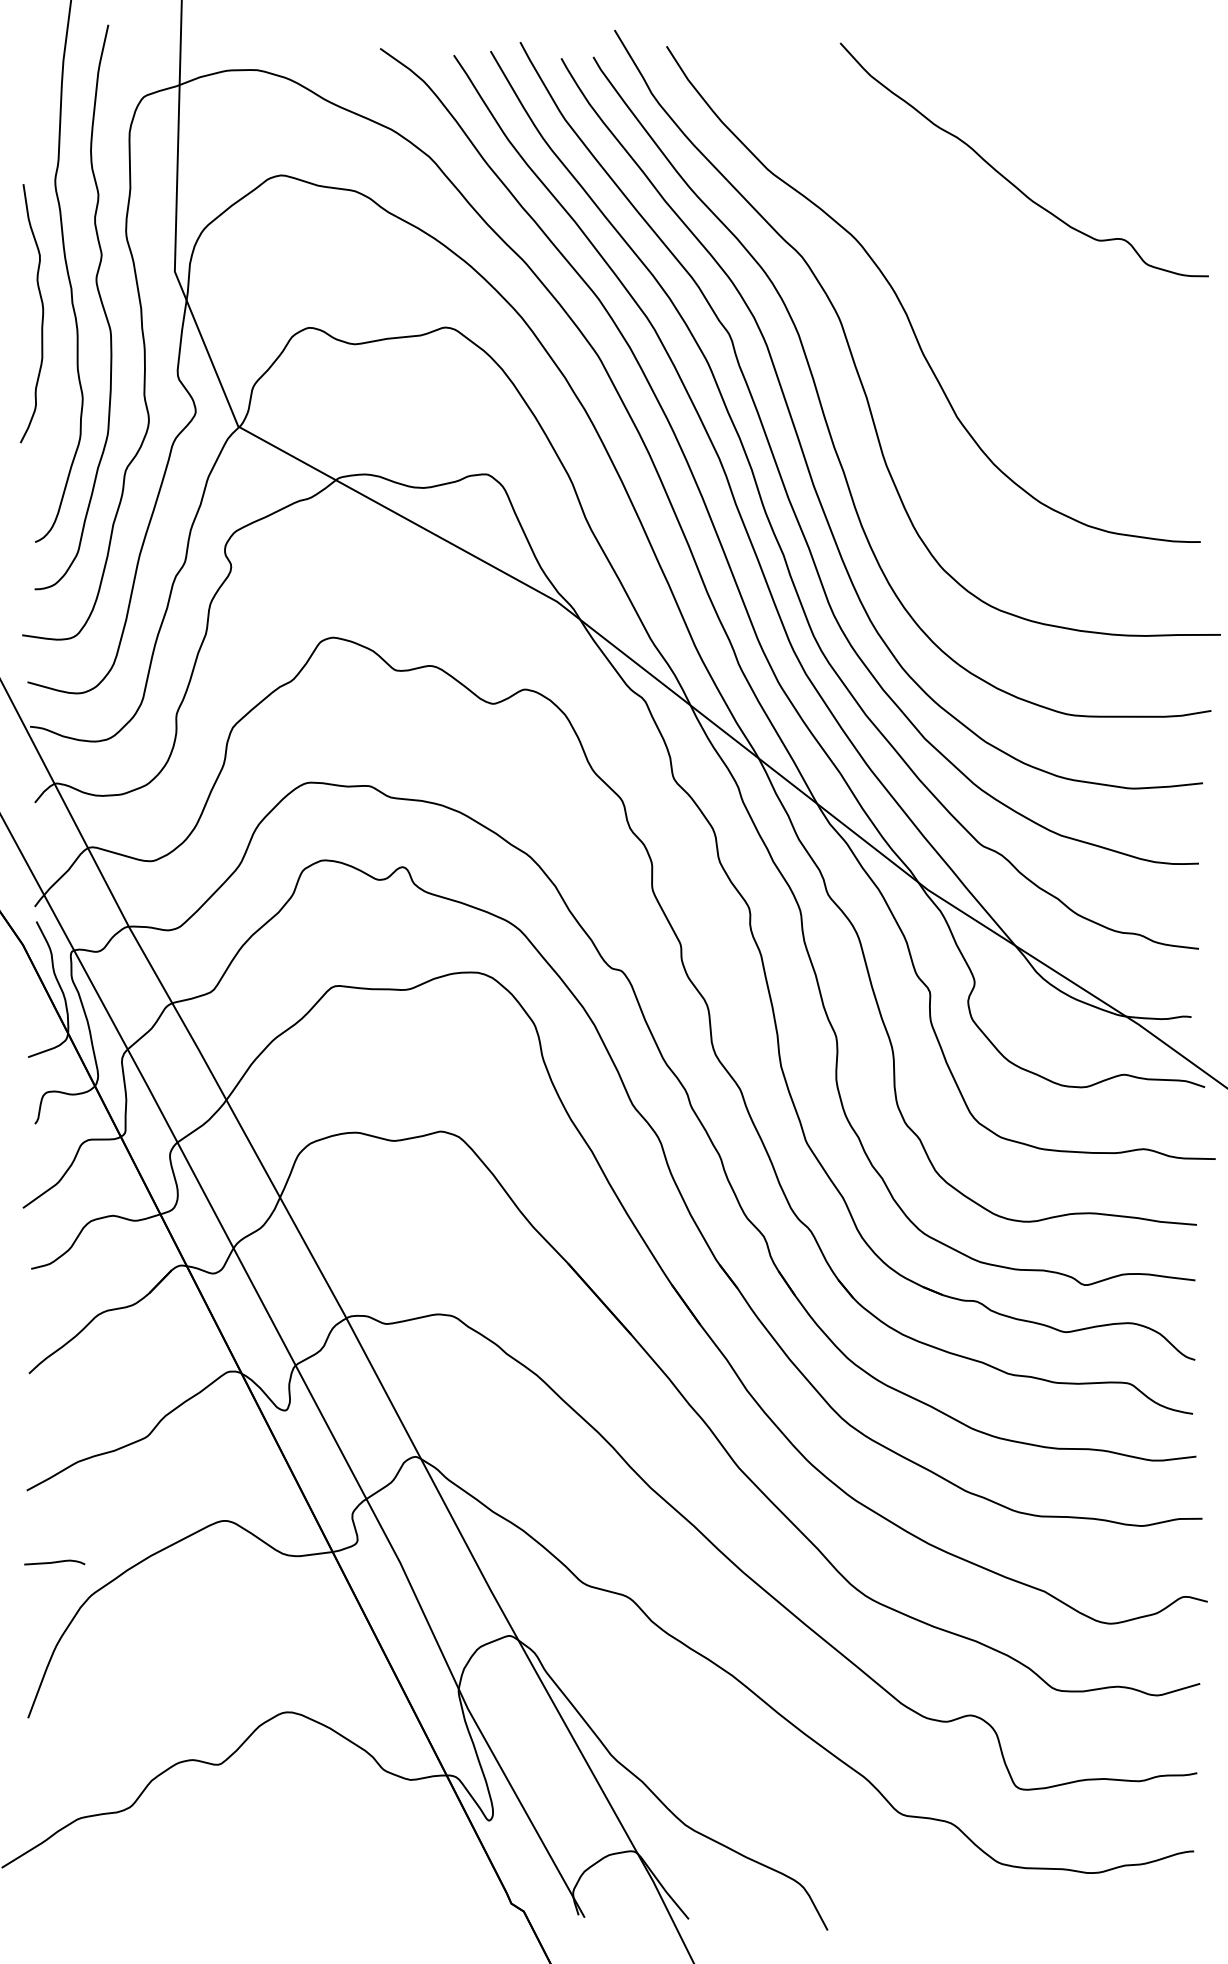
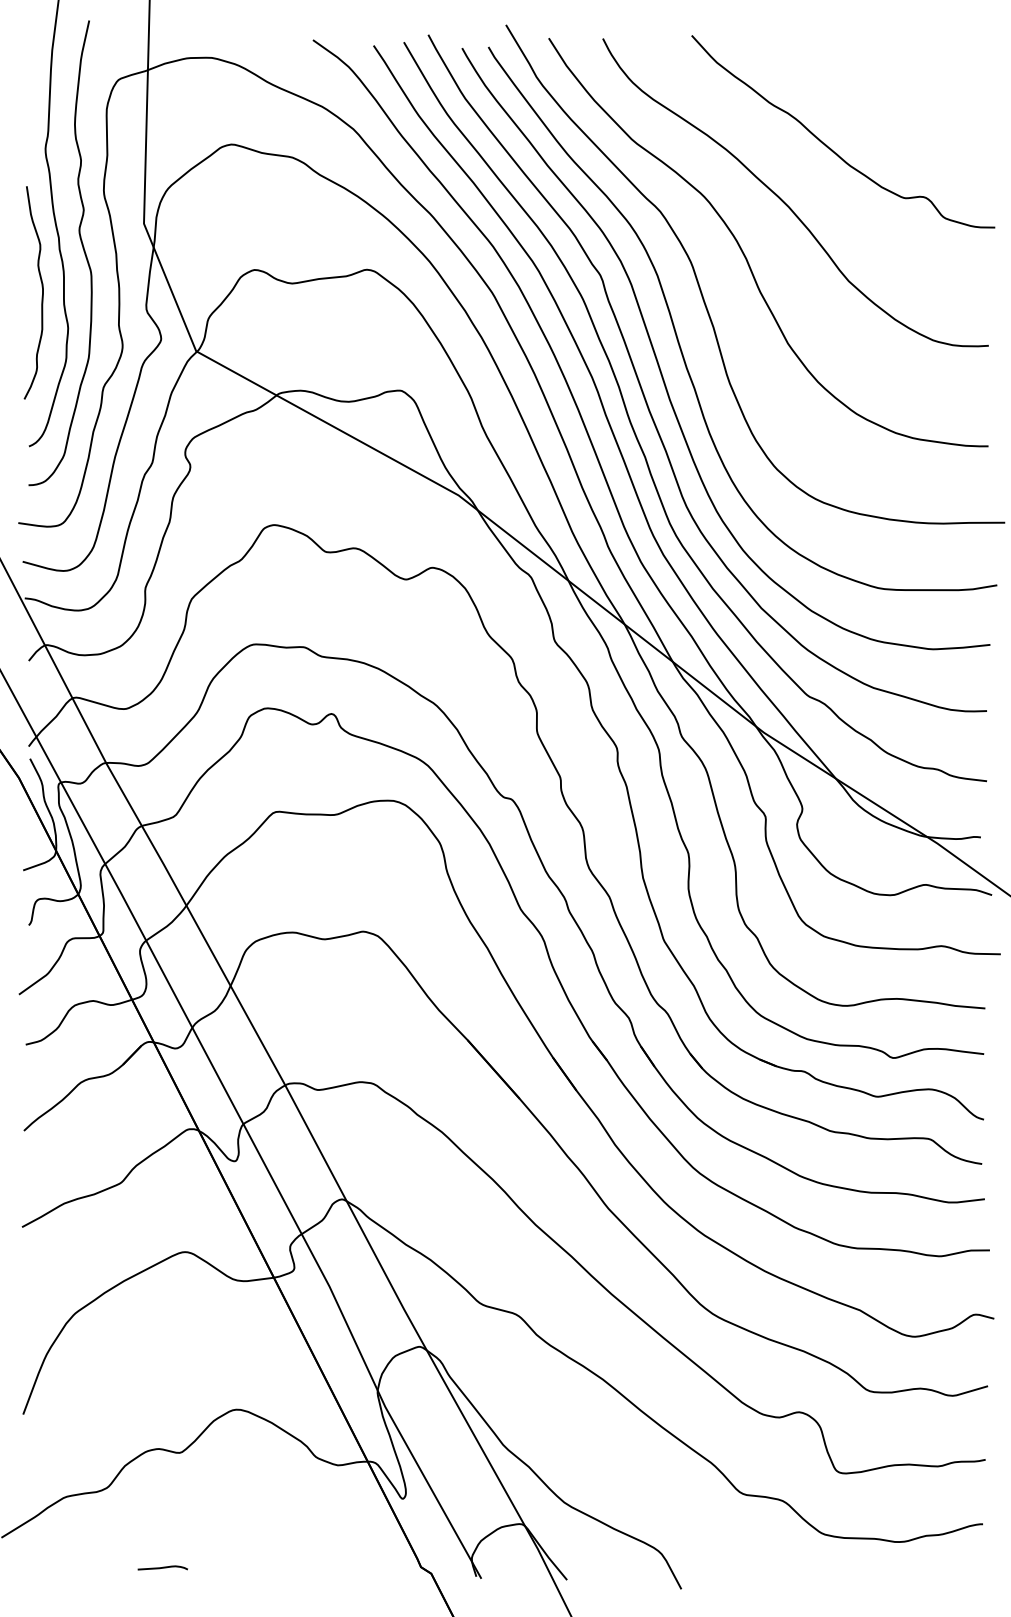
curve: (953, 245) -> (784, 202), added
curve: (42, 313) -> (42, 292), moved
curve: (54, 1562) -> (162, 1567), moved

